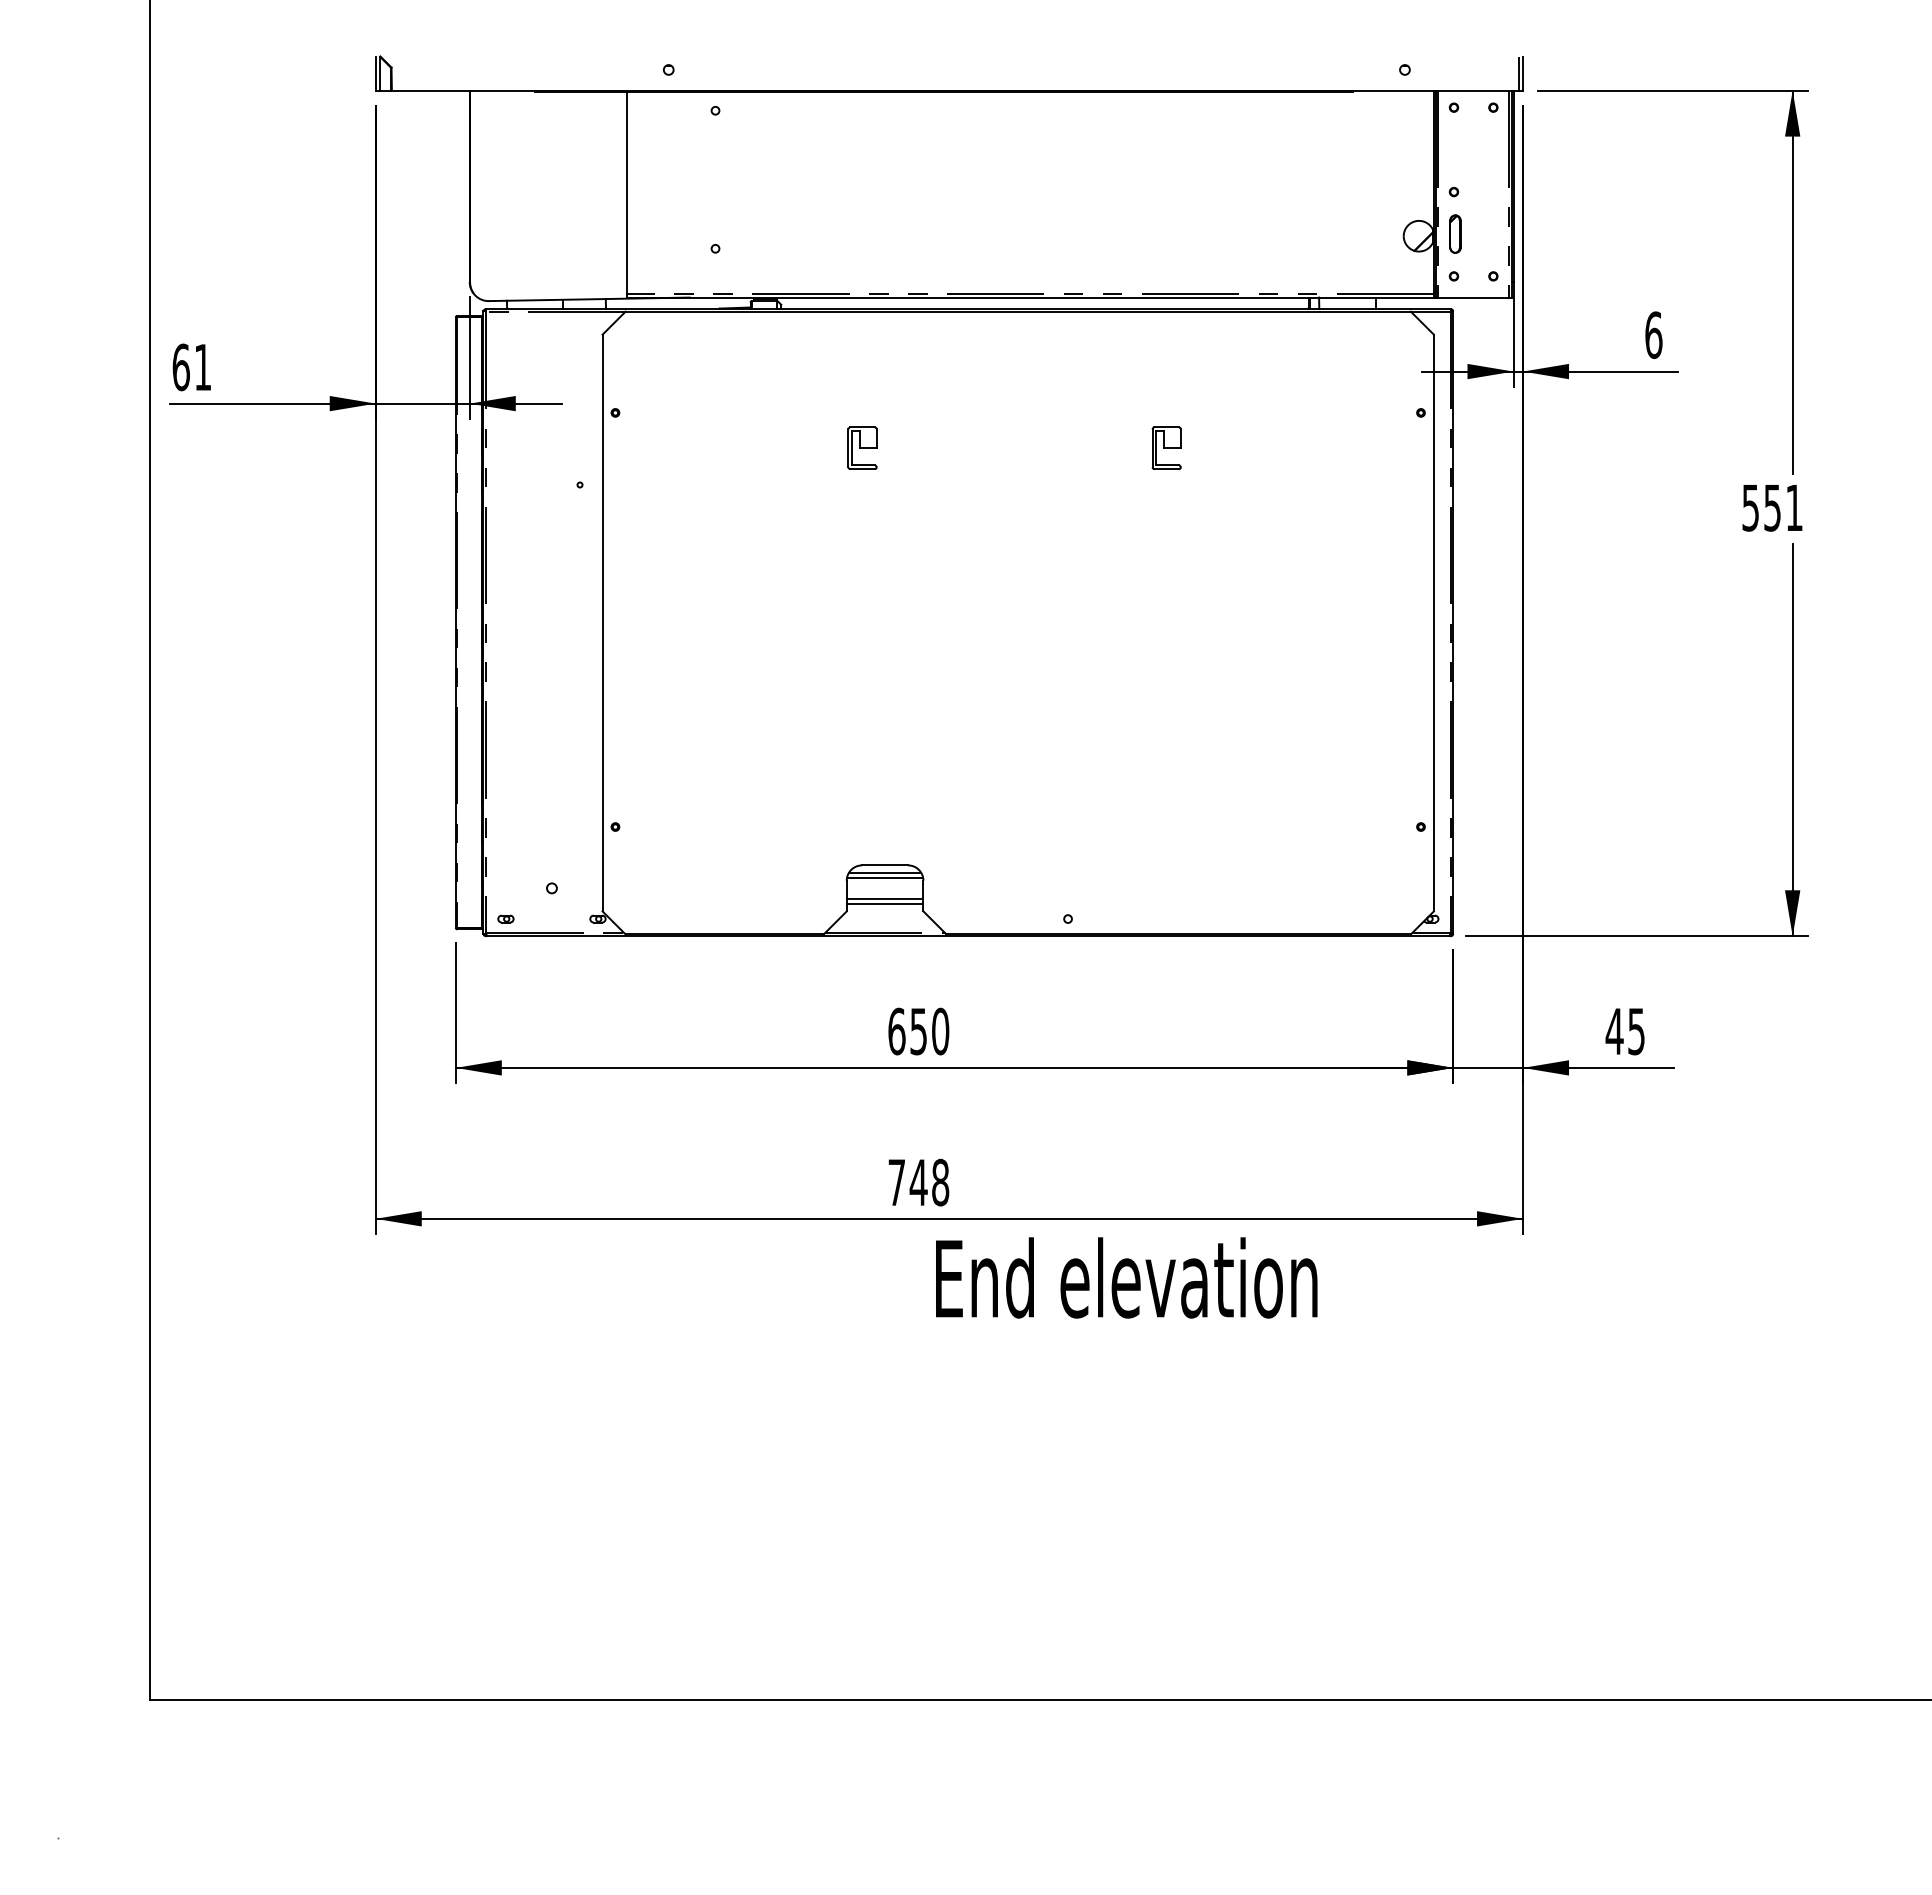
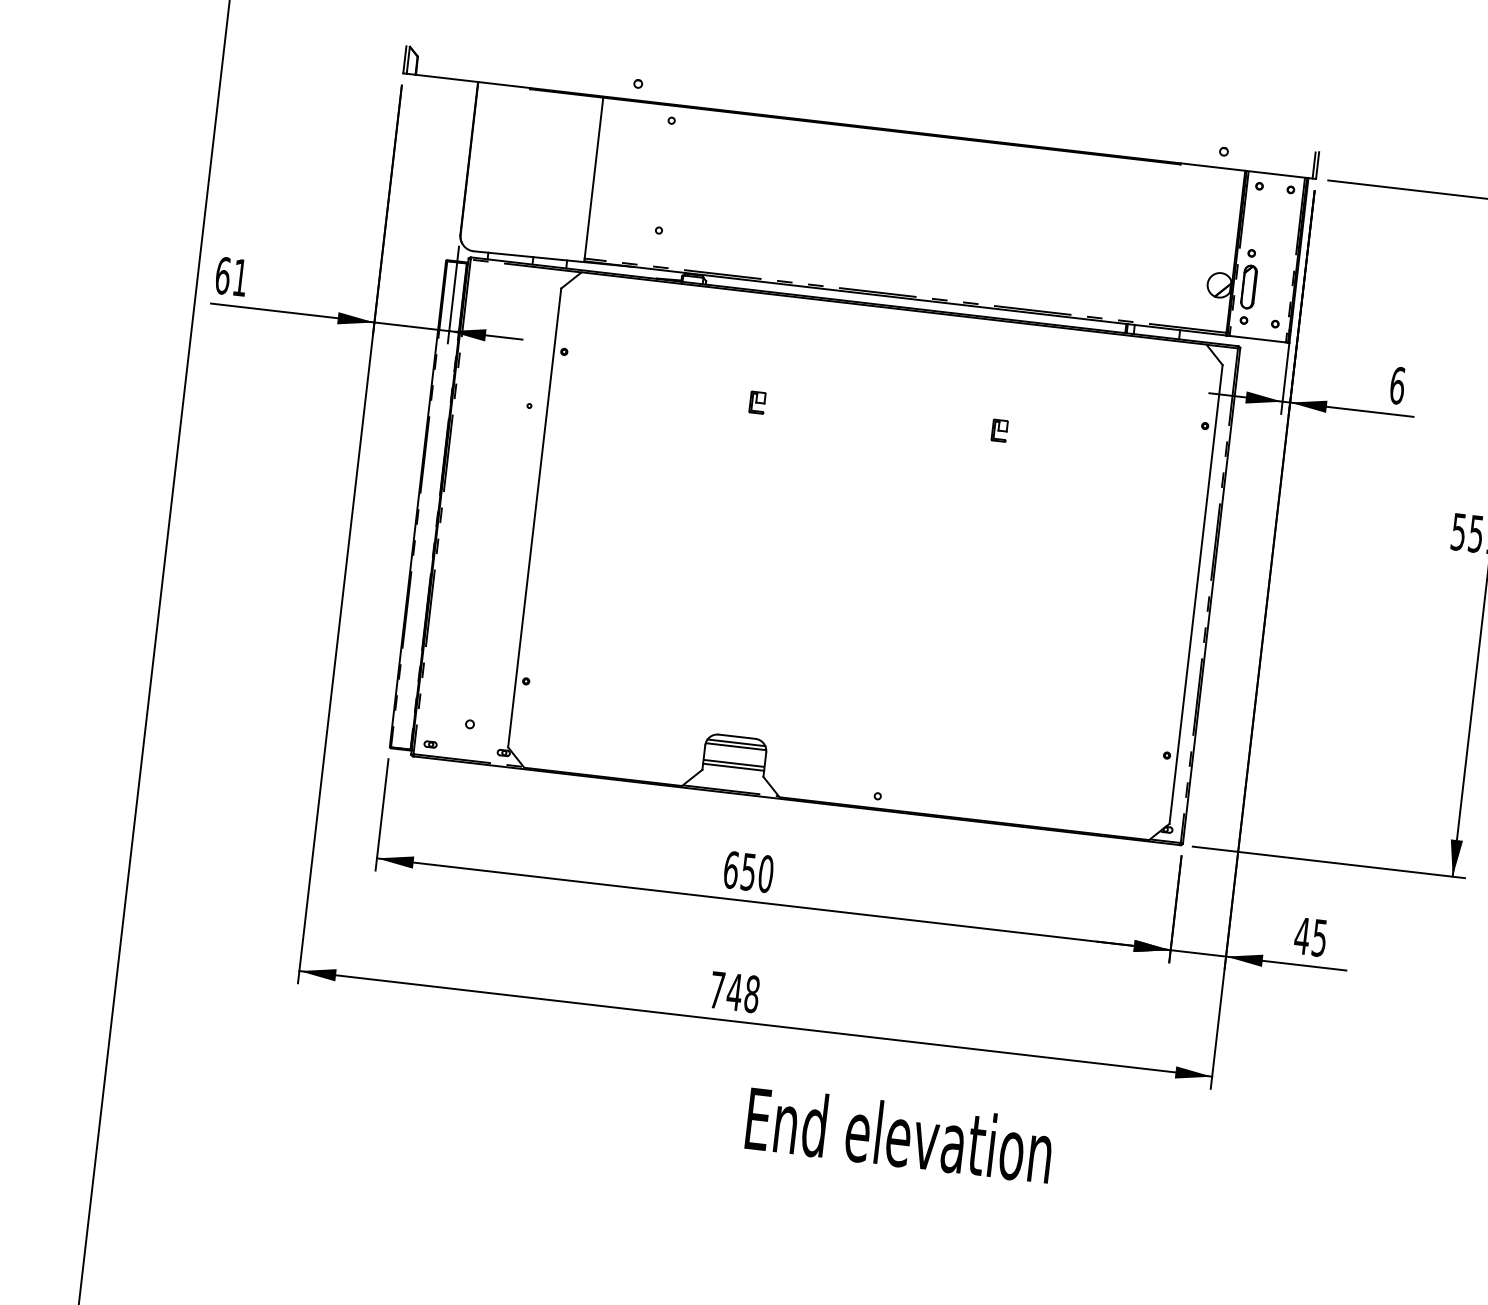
part: (1455, 233) -> (1249, 286), size x1.43
part: (861, 447) -> (756, 402), size x0.62
part: (1166, 447) -> (999, 430), size x0.62
text: (1126, 1277) -> (899, 1134), moved

